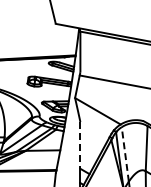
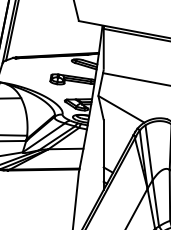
line: (80, 145) -> (103, 143), dashed -> solid
line: (125, 154) -> (149, 152), dashed -> solid

